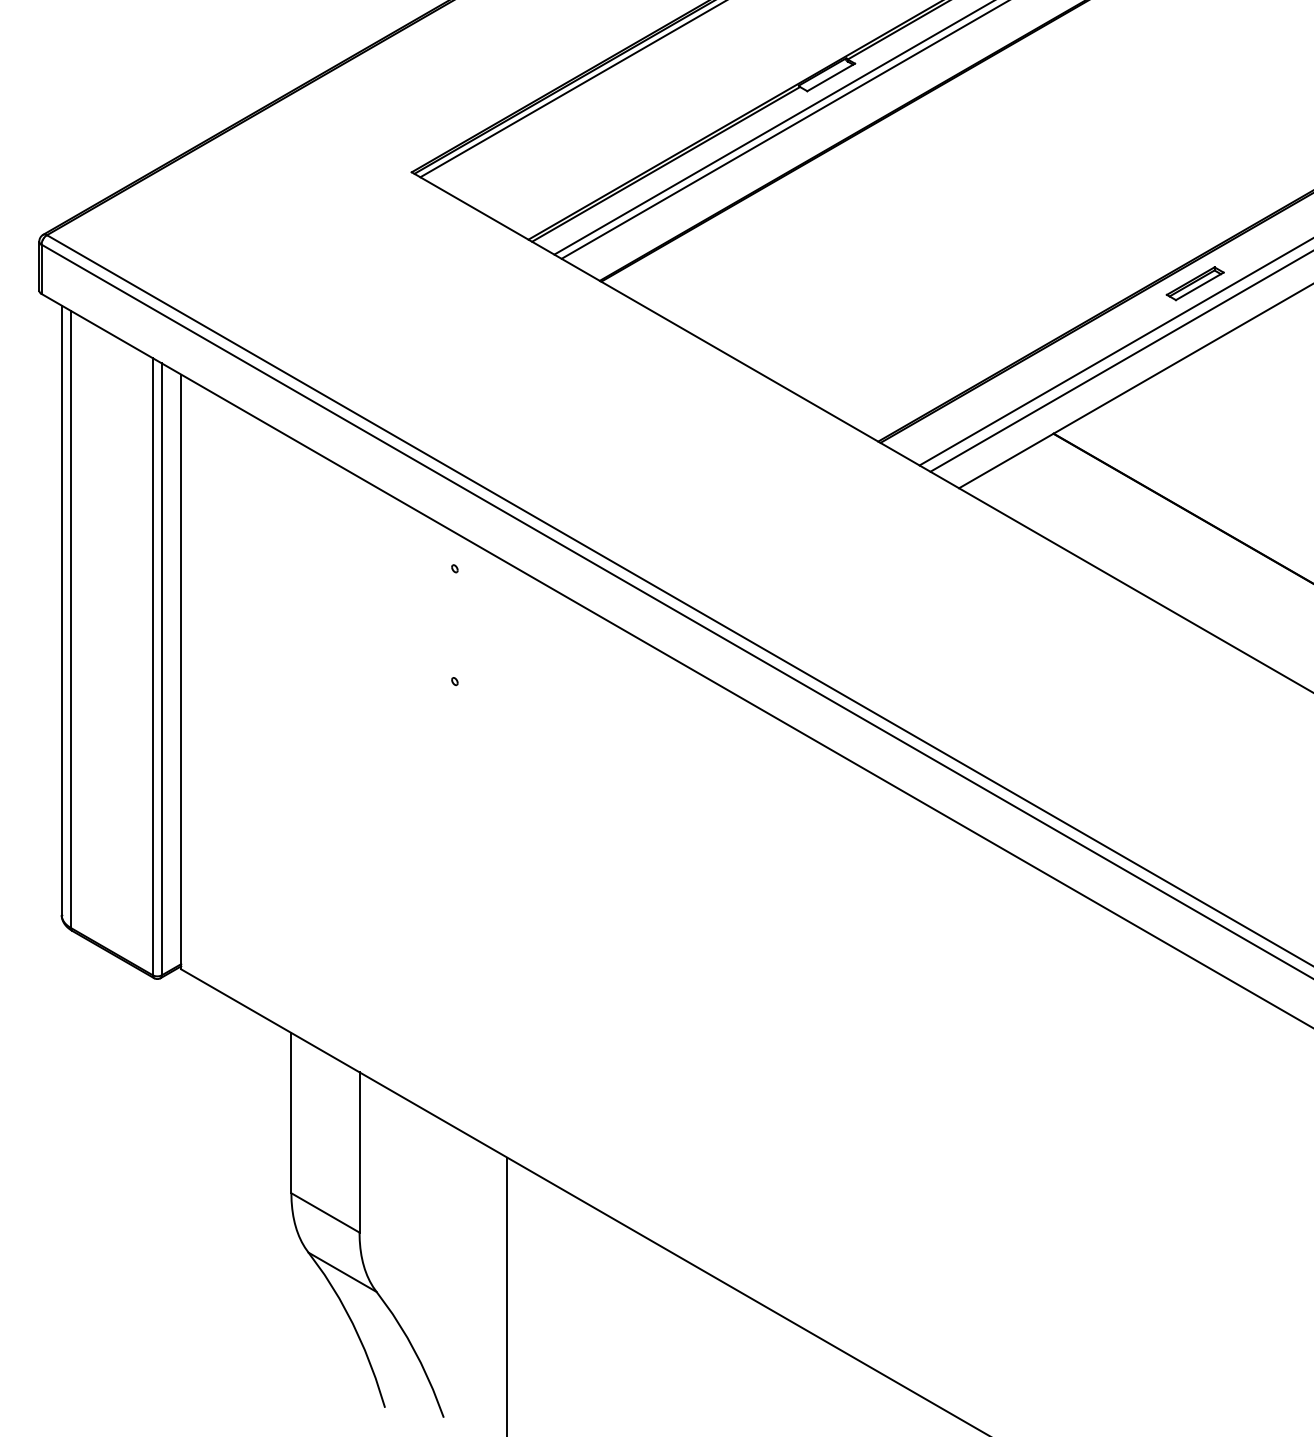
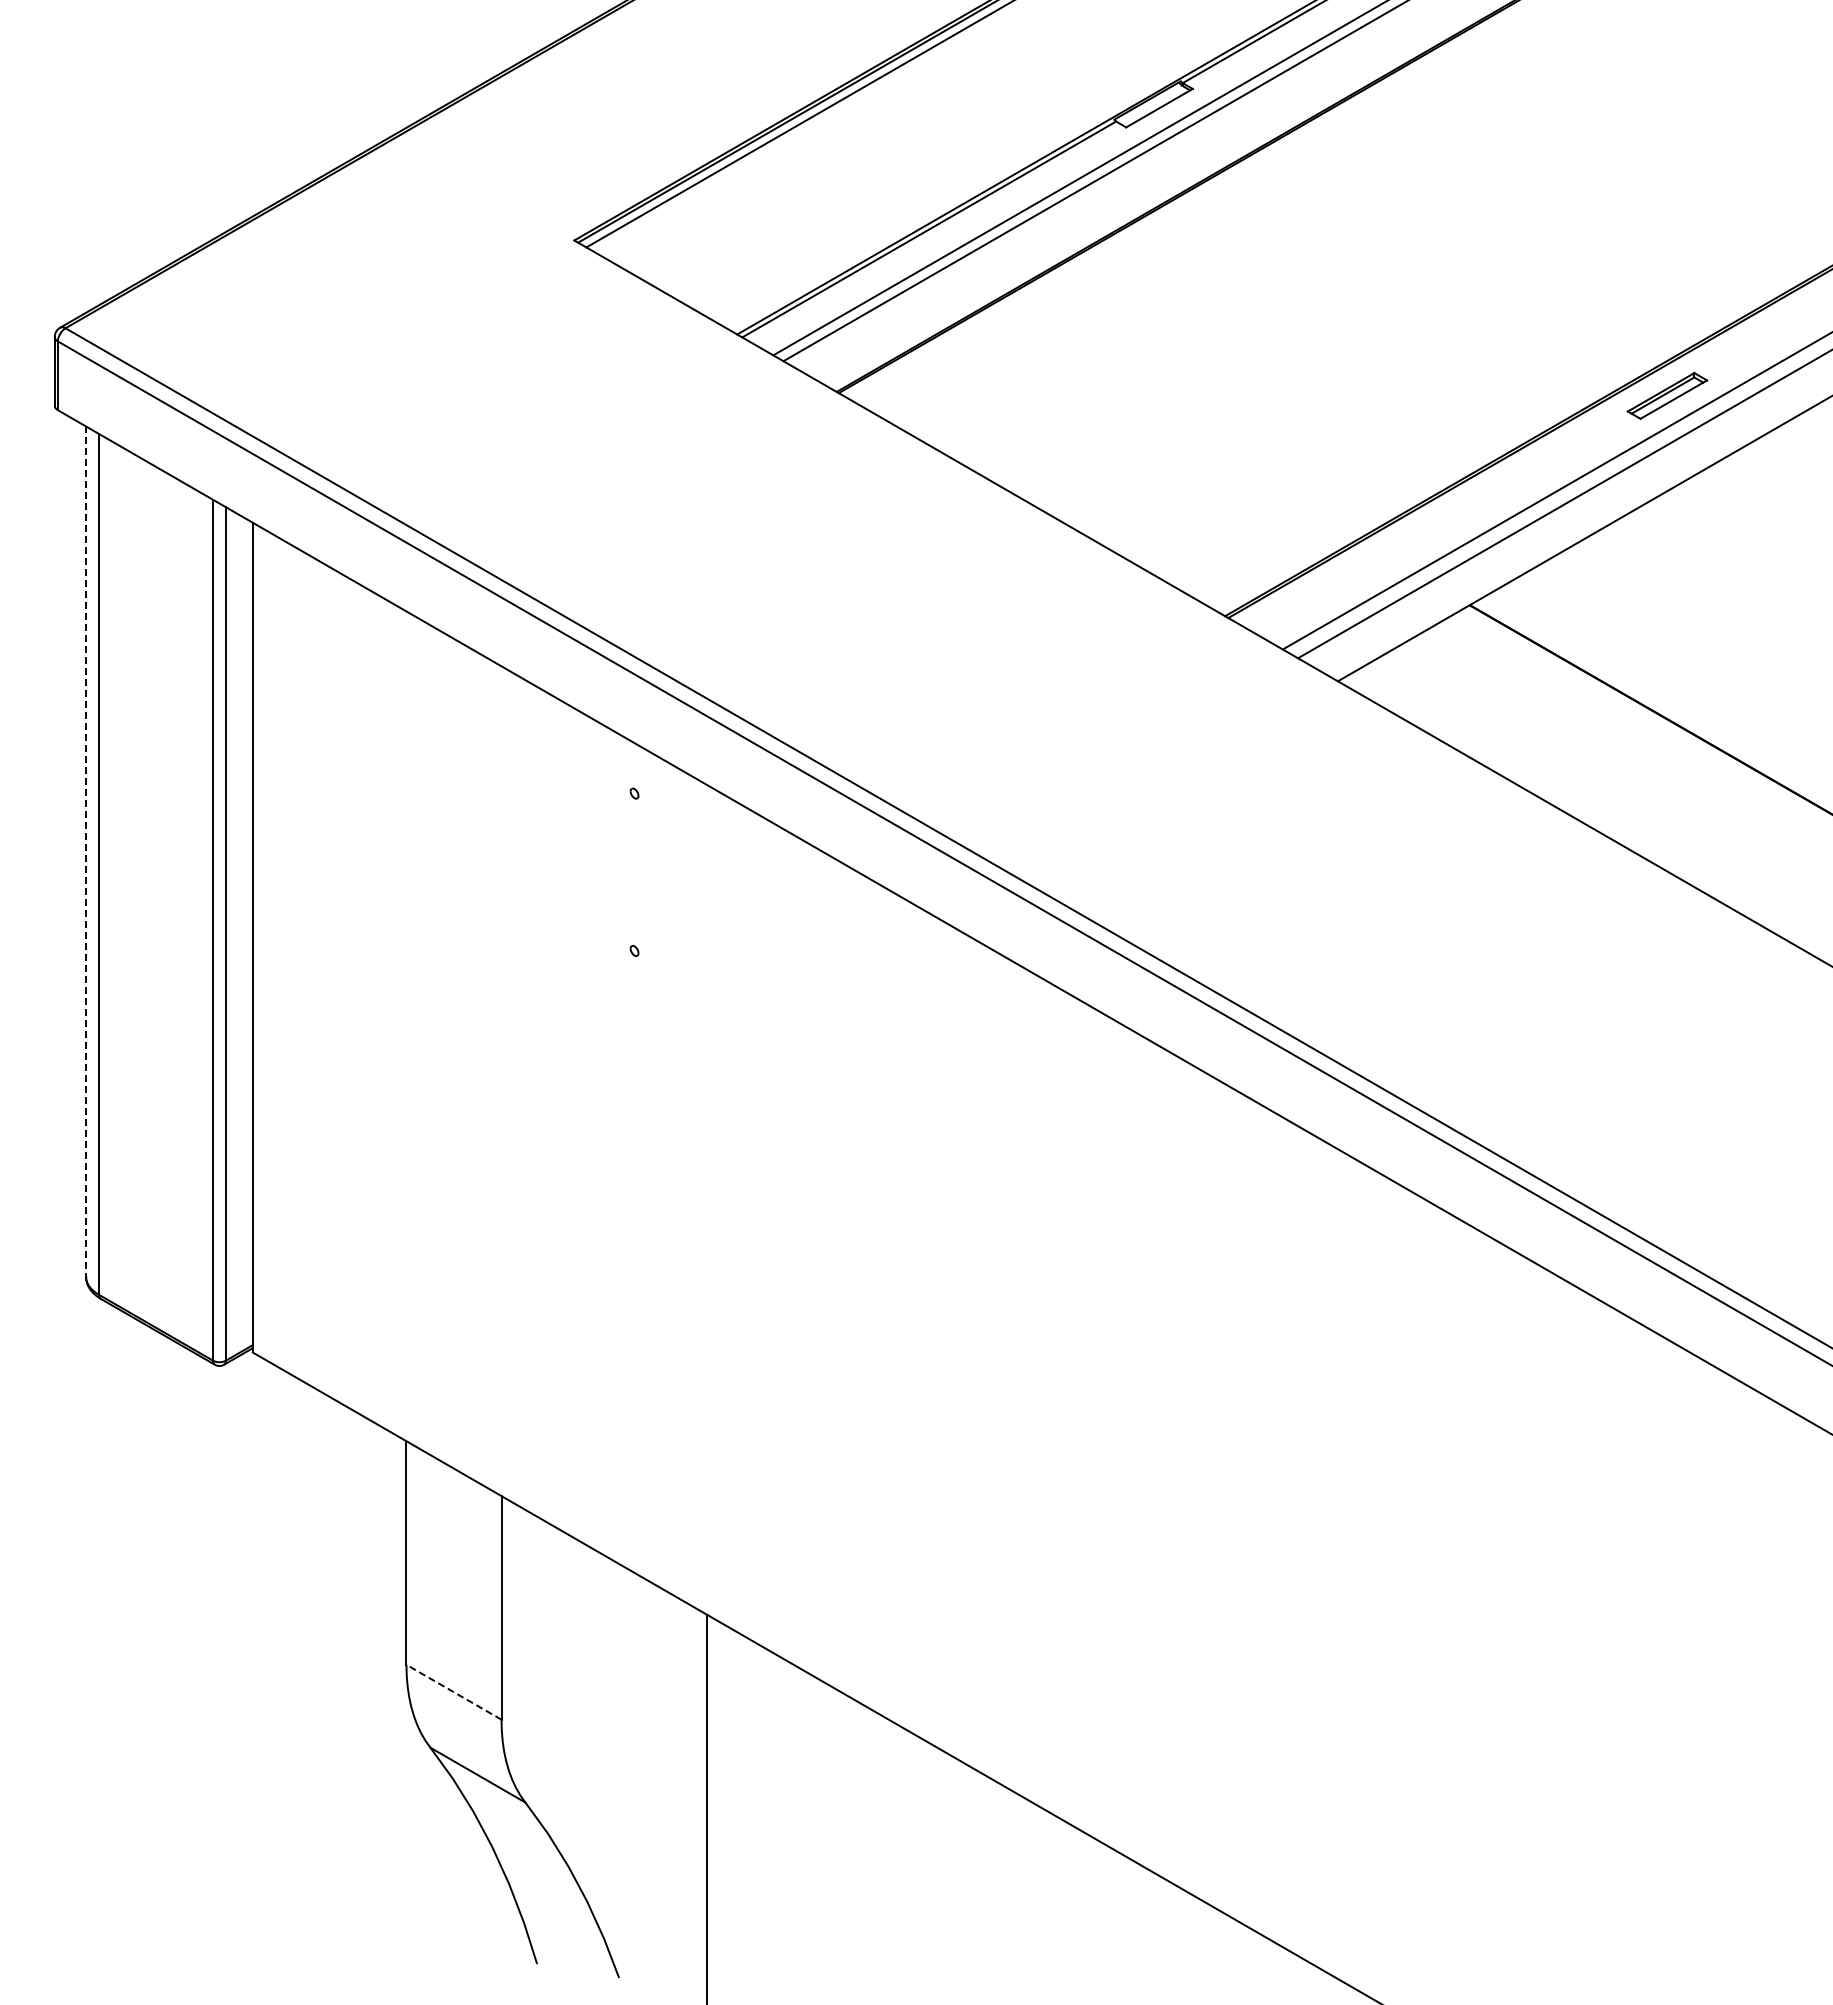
line: (61, 610) -> (85, 852), solid -> dashed
line: (325, 1213) -> (453, 1692), solid -> dashed

